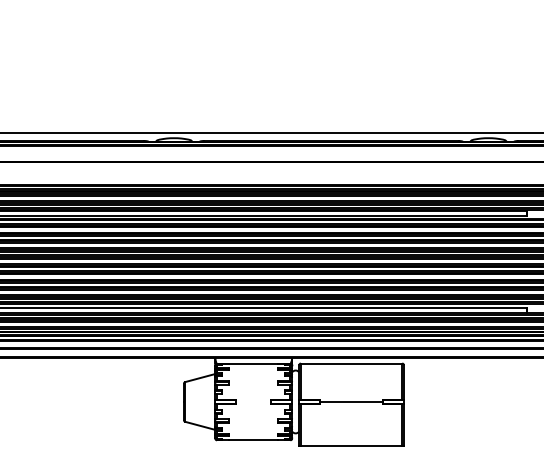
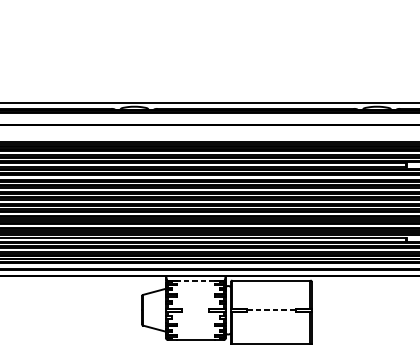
line: (253, 363) -> (195, 280), solid -> dashed
line: (352, 401) -> (272, 309), solid -> dashed

